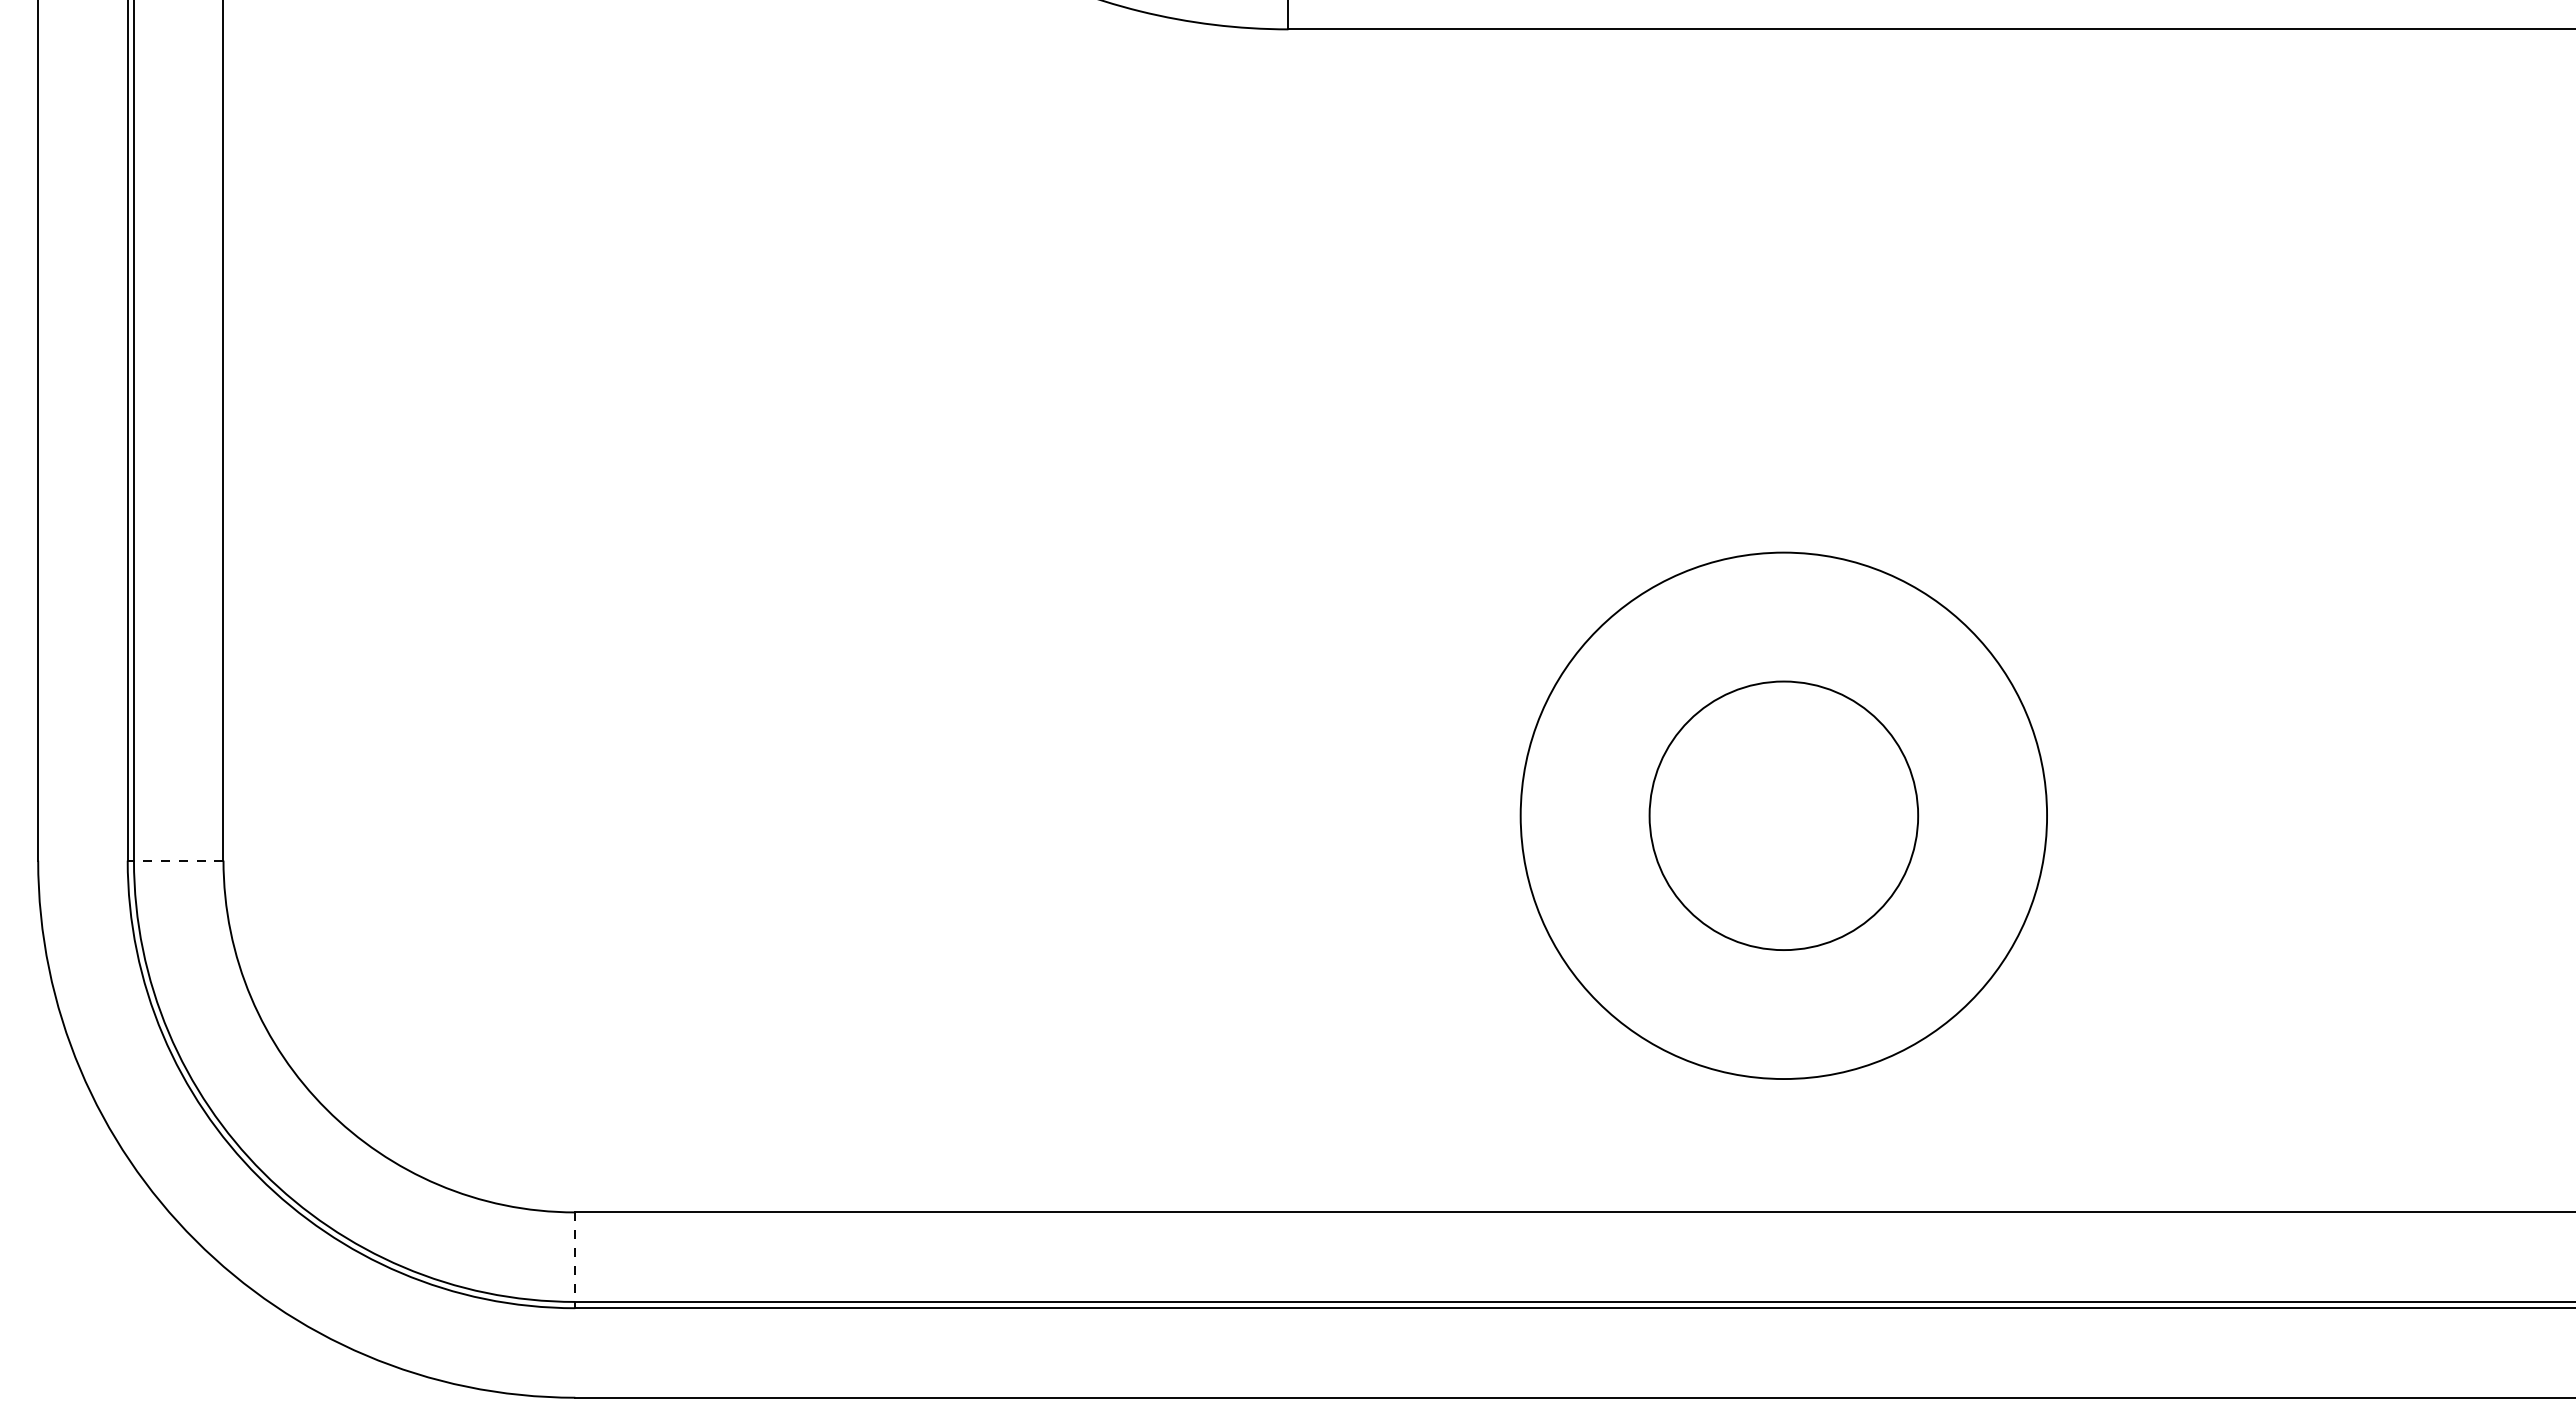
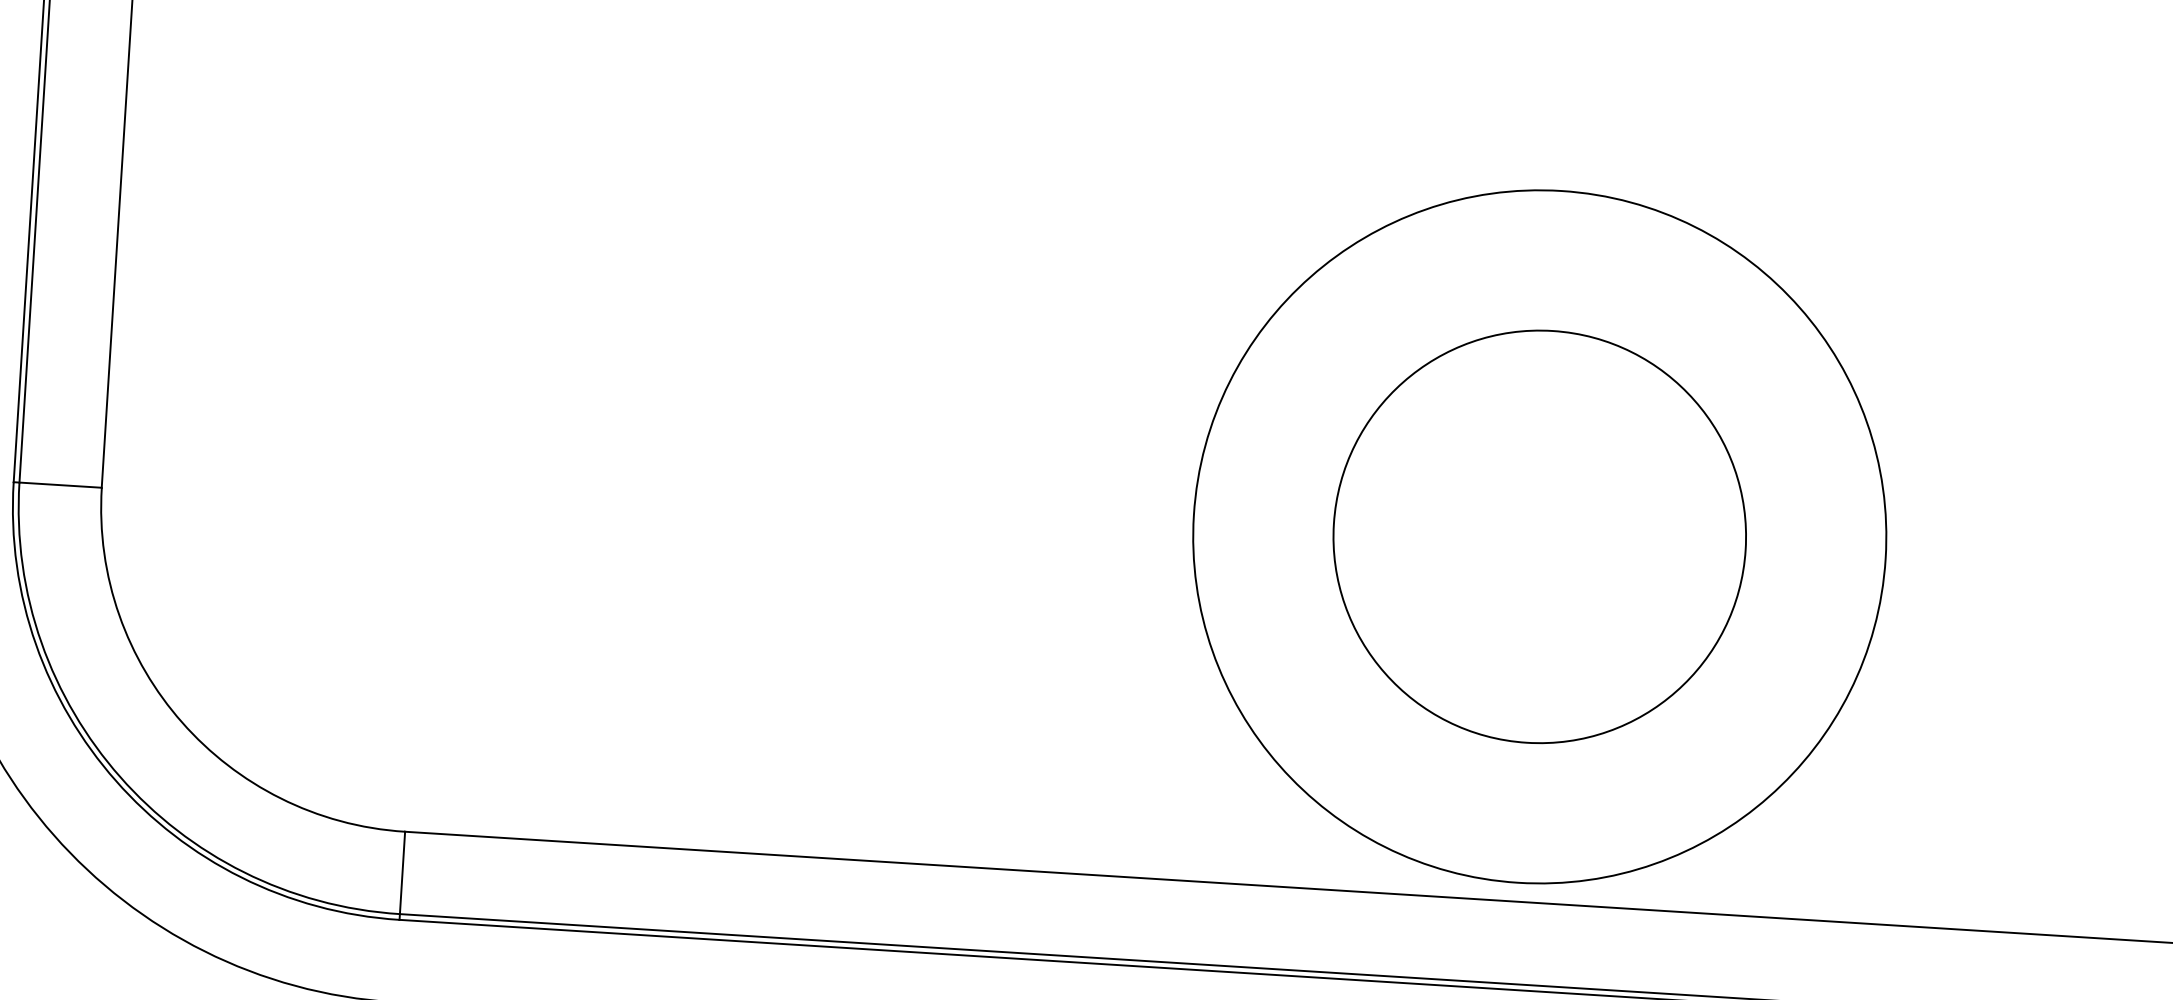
circle: (1783, 815) -> (1539, 536), size x1.43
circle: (1783, 815) -> (1539, 536), size x1.67
line: (175, 860) -> (57, 484), dashed -> solid
line: (575, 1260) -> (402, 875), dashed -> solid

